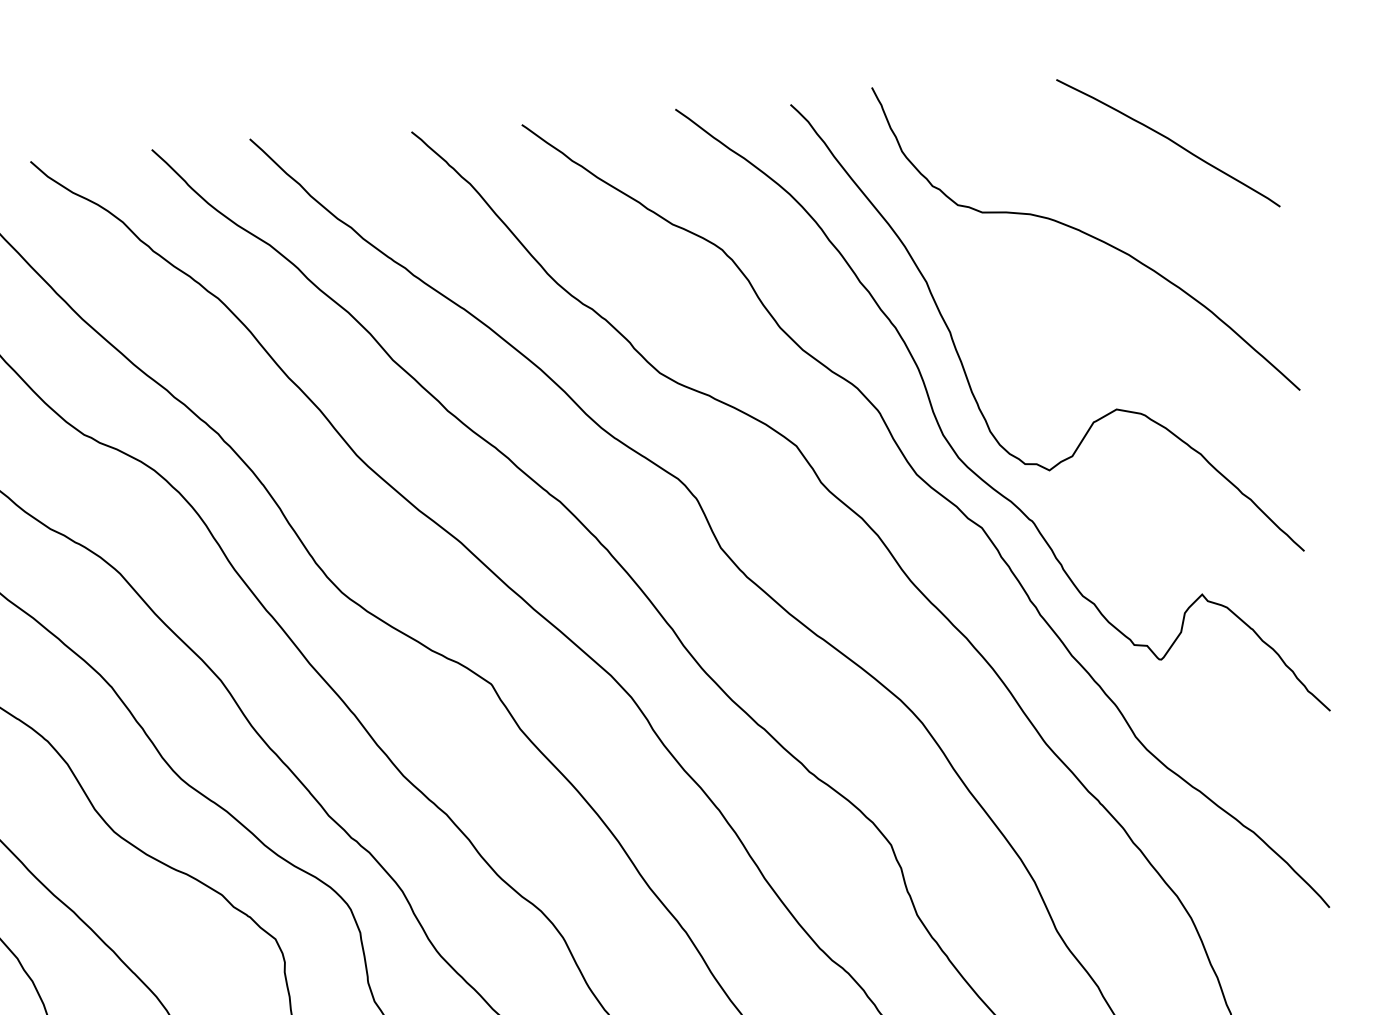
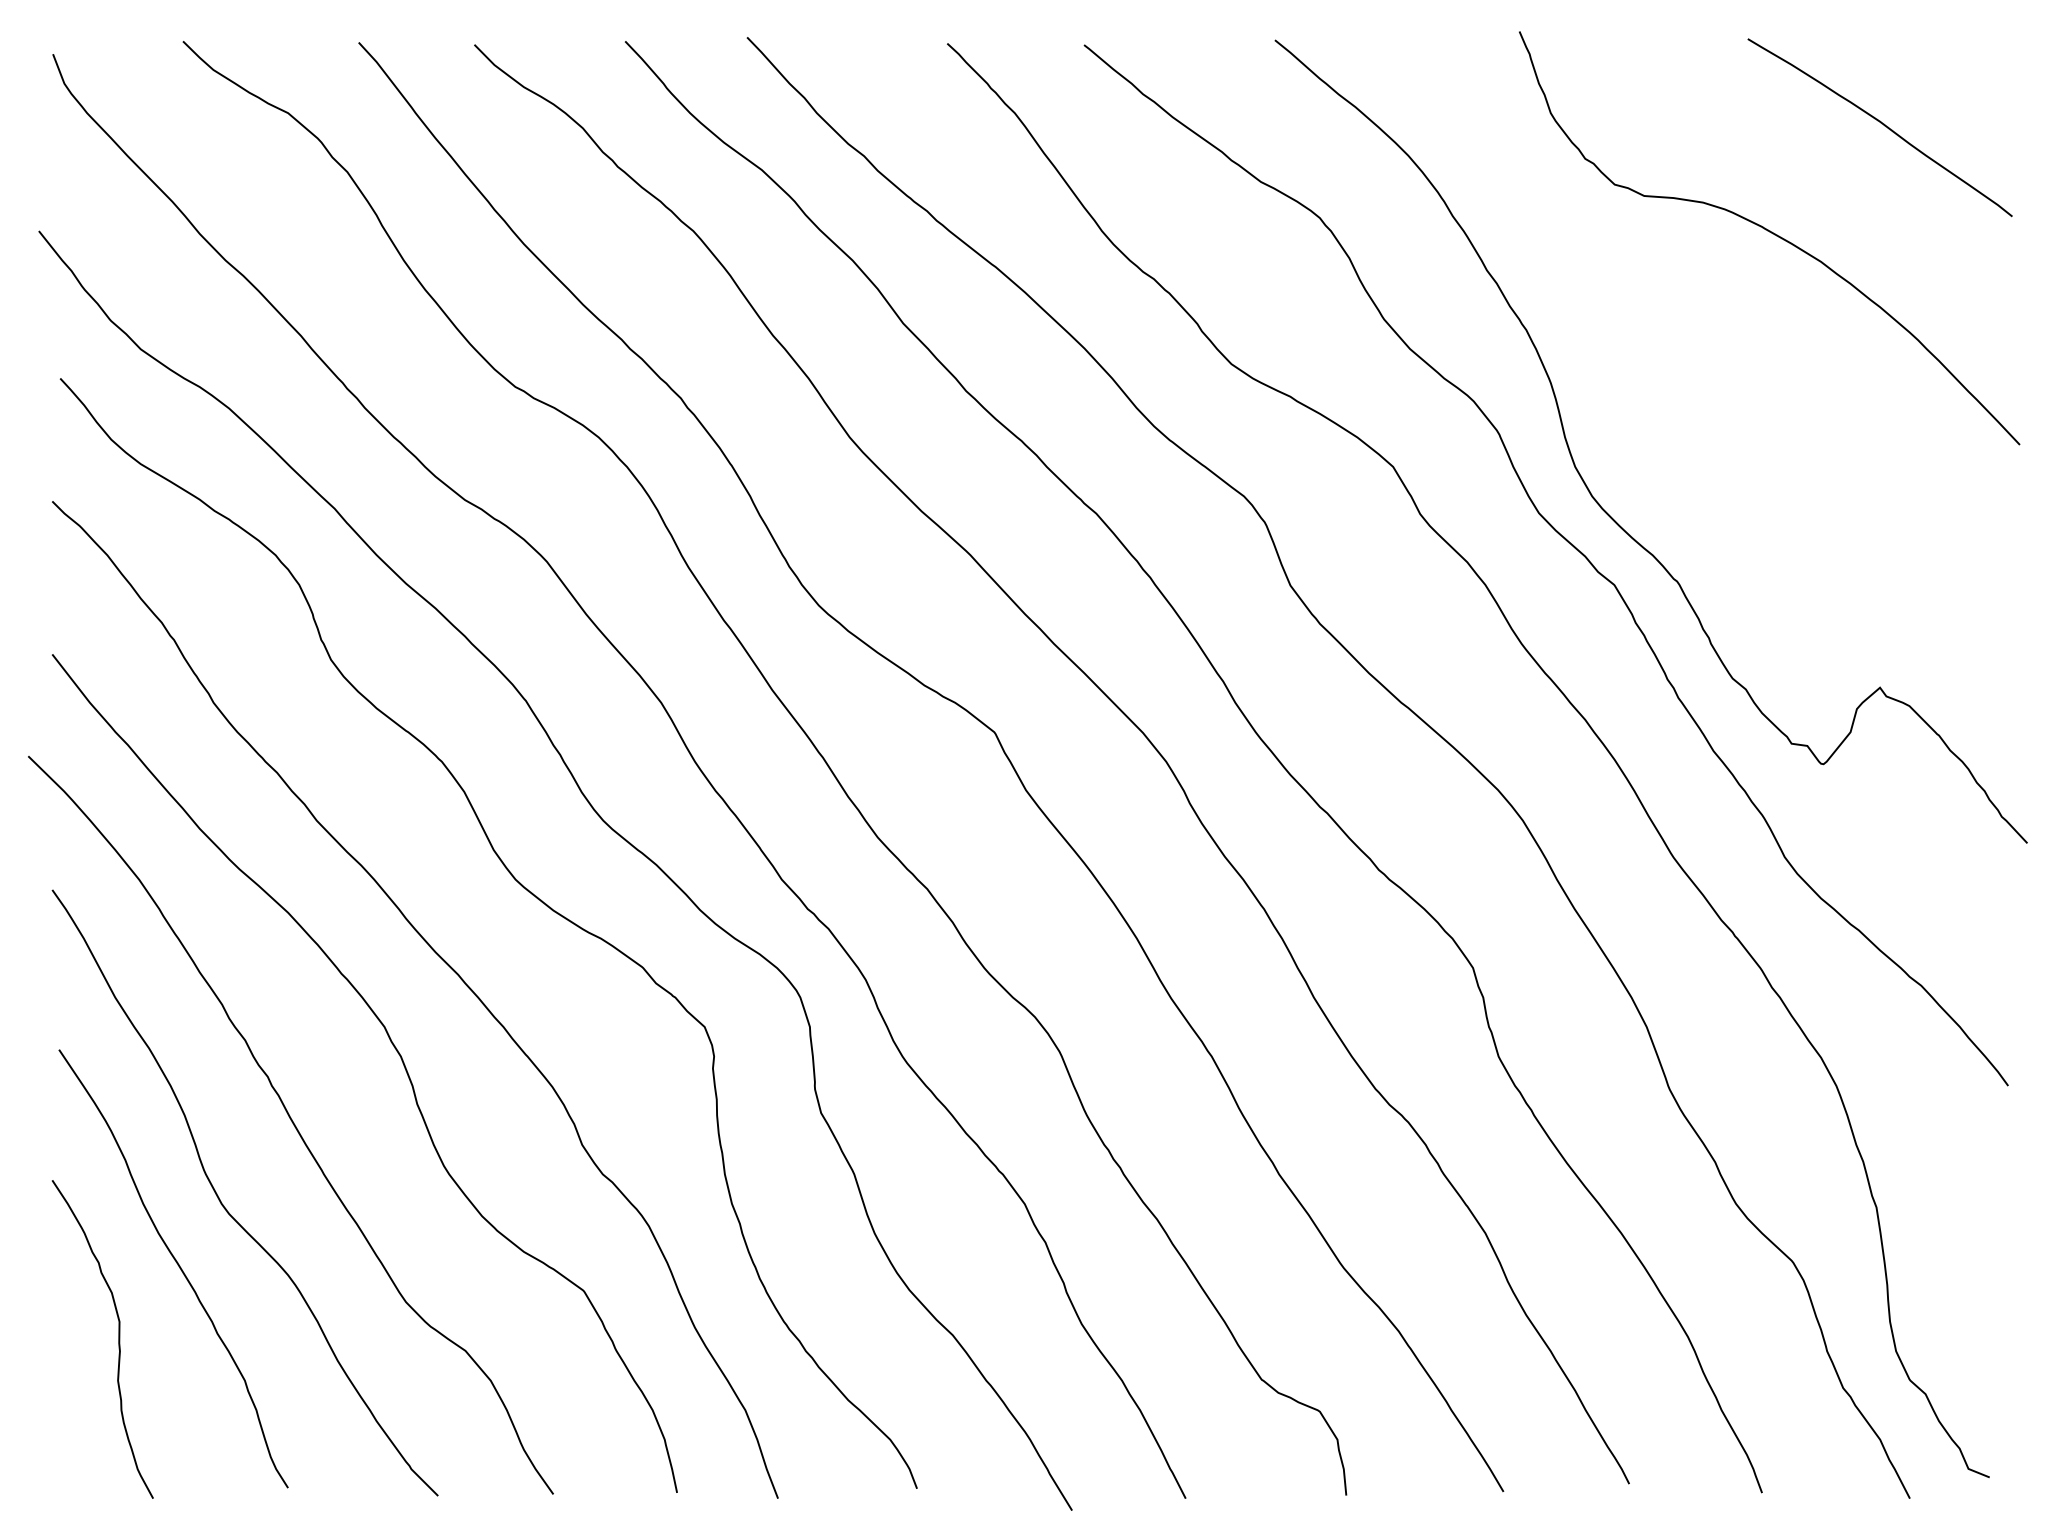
curve: (962, 361) -> (1605, 378), removed

